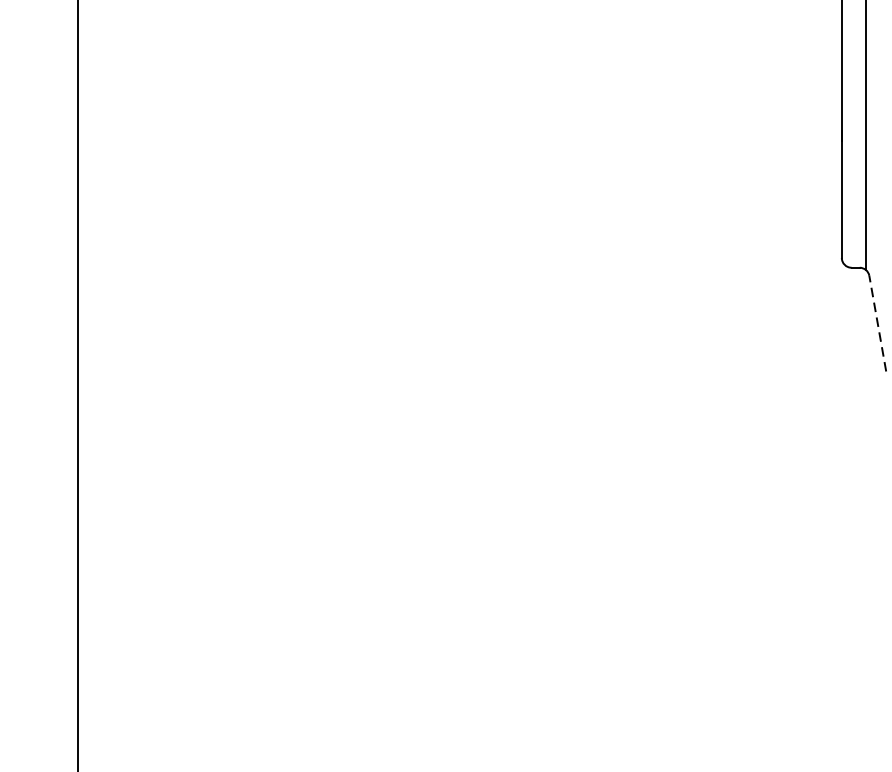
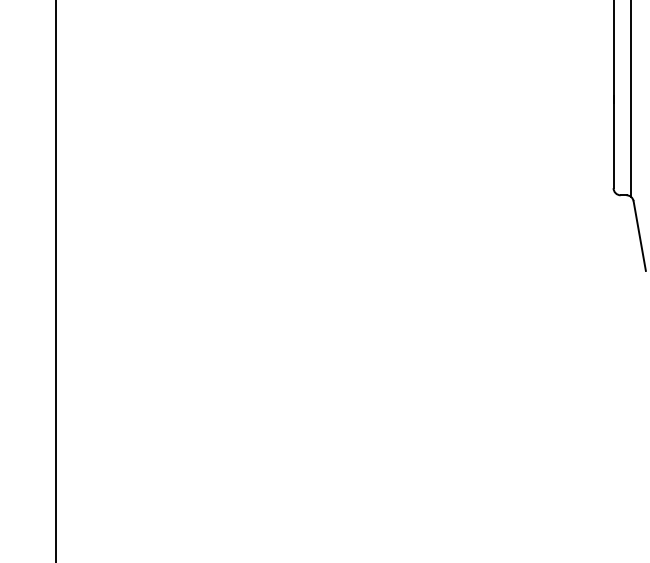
line: (877, 322) -> (639, 235), dashed -> solid

